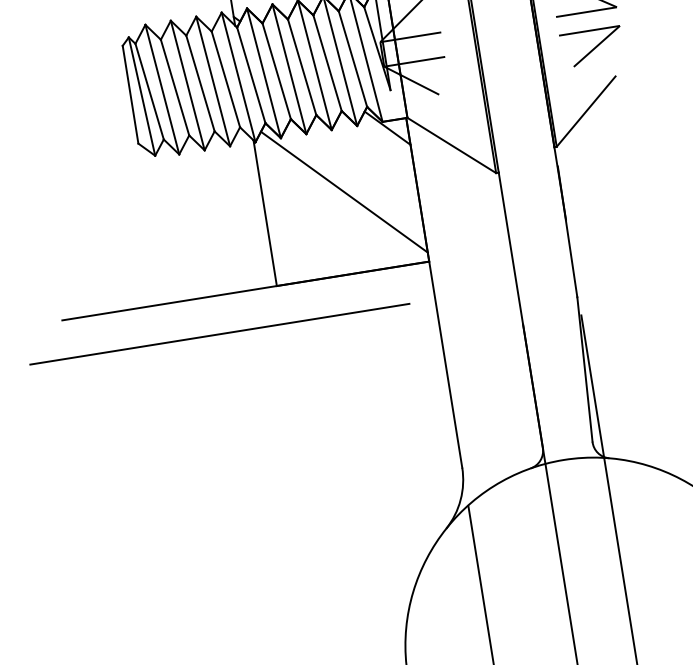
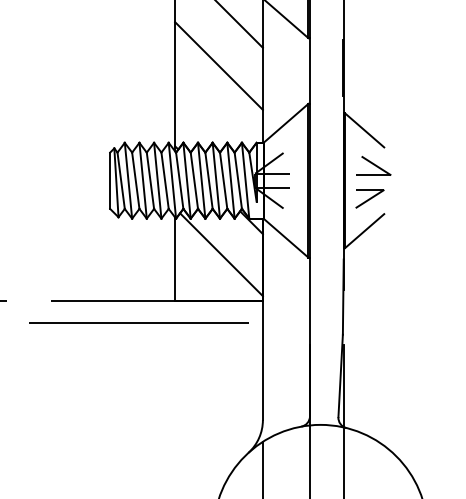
part: (591, 47) -> (373, 195), size x0.6

